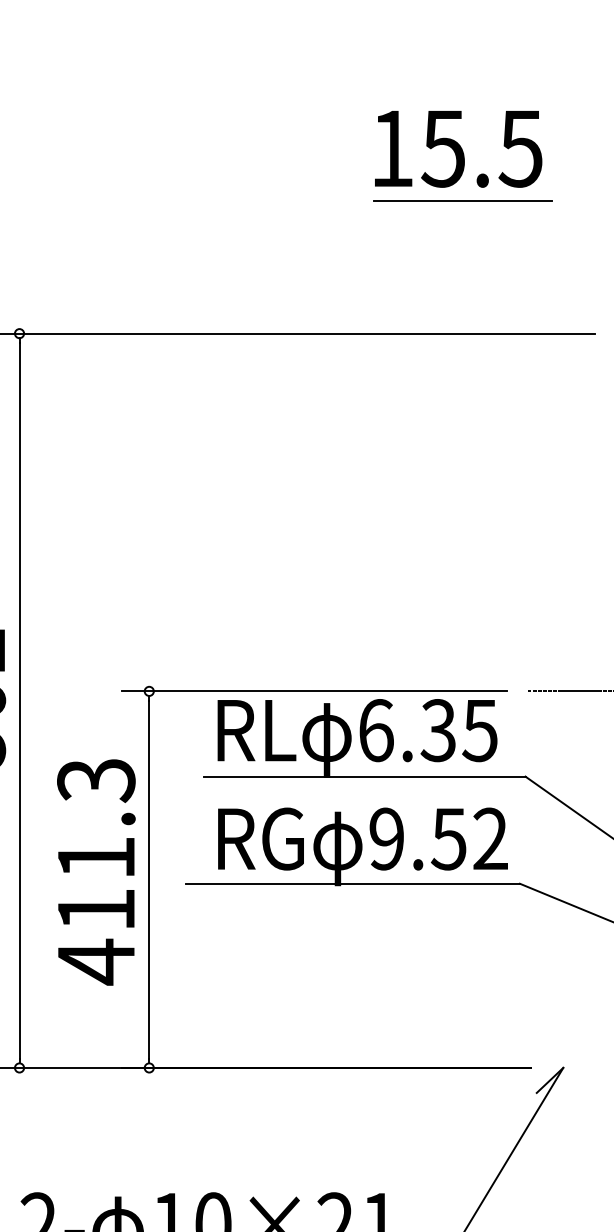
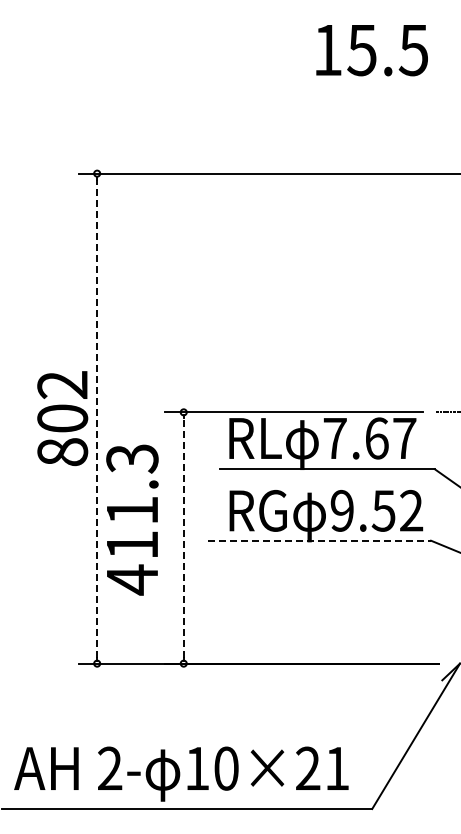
text: (457, 149) -> (371, 50), moved
line: (462, 201) -> (392, 85), removed
line: (20, 700) -> (97, 418), solid -> dashed
text: (427, 730) -> (369, 438), 6.35 -> 7.67
text: (96, 871) -> (132, 519), moved
line: (148, 880) -> (183, 538), solid -> dashed
line: (354, 883) -> (320, 540), solid -> dashed

